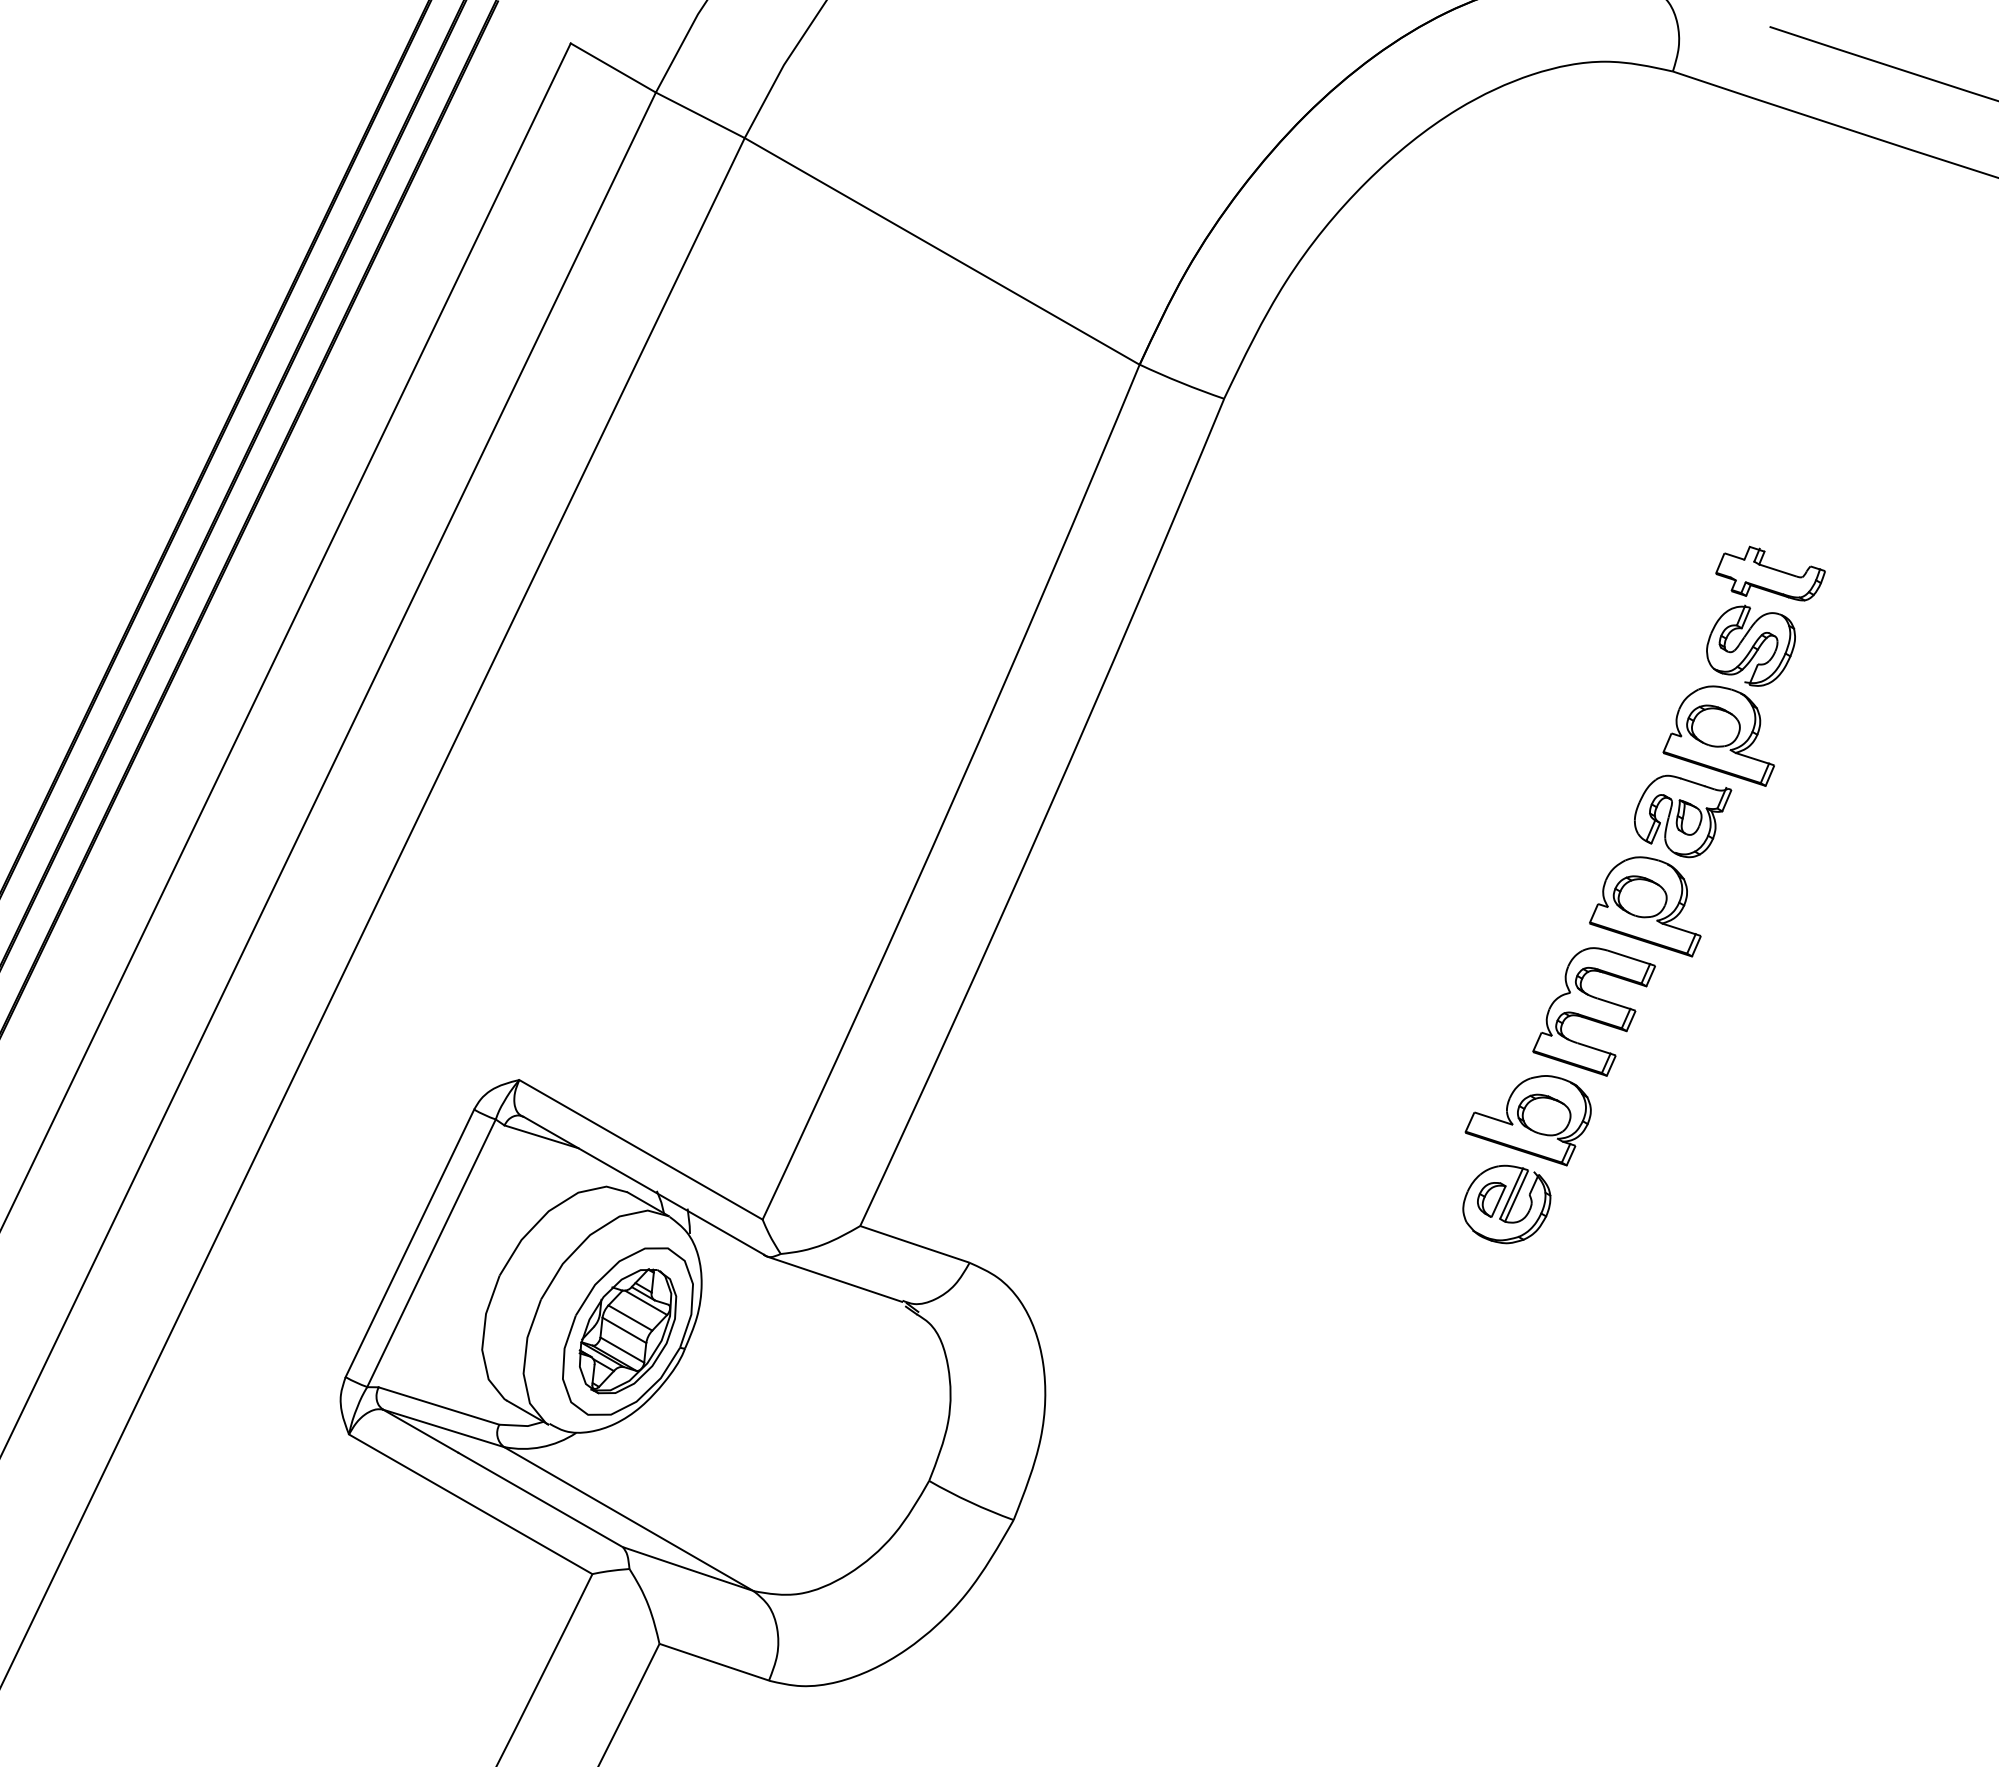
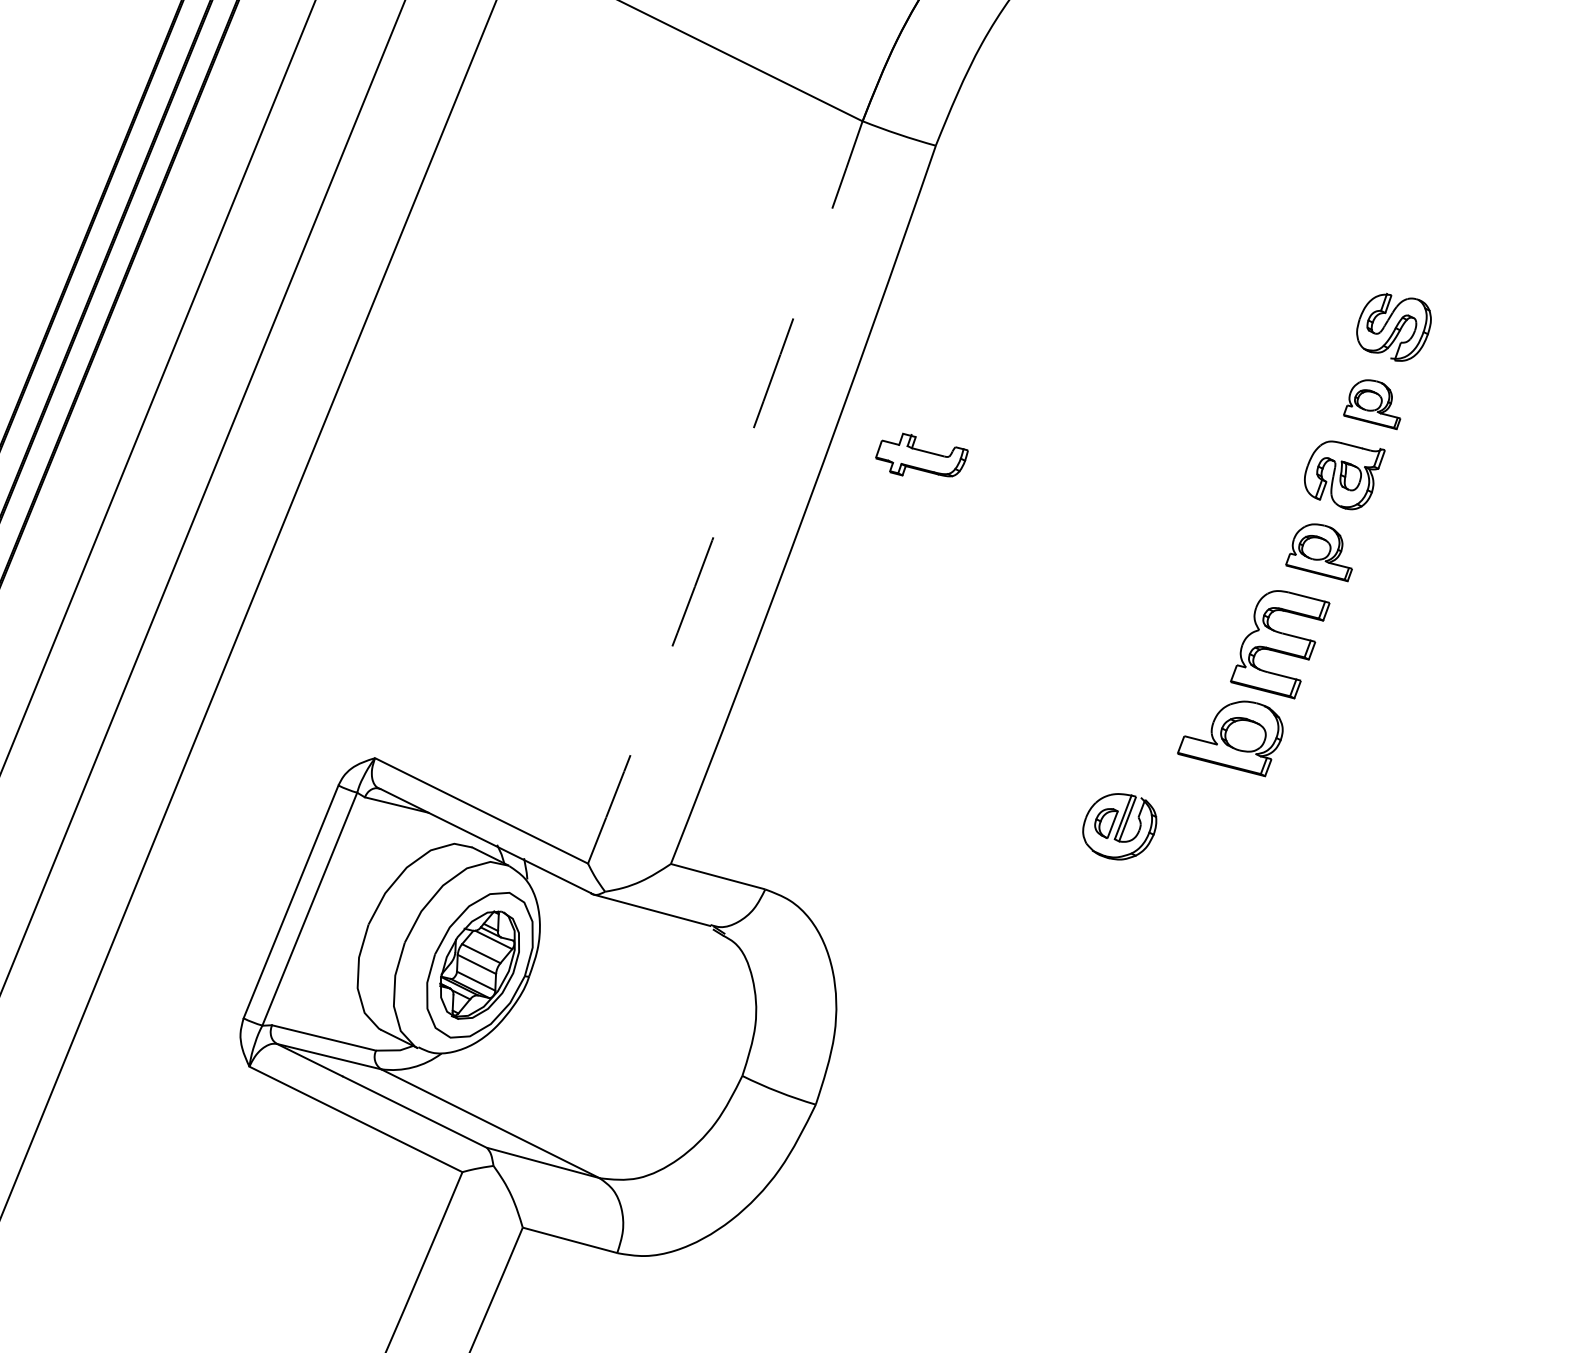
part: (1770, 573) -> (921, 455), moved
part: (1718, 735) -> (1371, 404), size x0.6
arc: (956, 794) -> (729, 494), solid -> dashed
part: (1645, 906) -> (1318, 553), size x0.7
part: (1506, 1204) -> (1119, 826), moved

